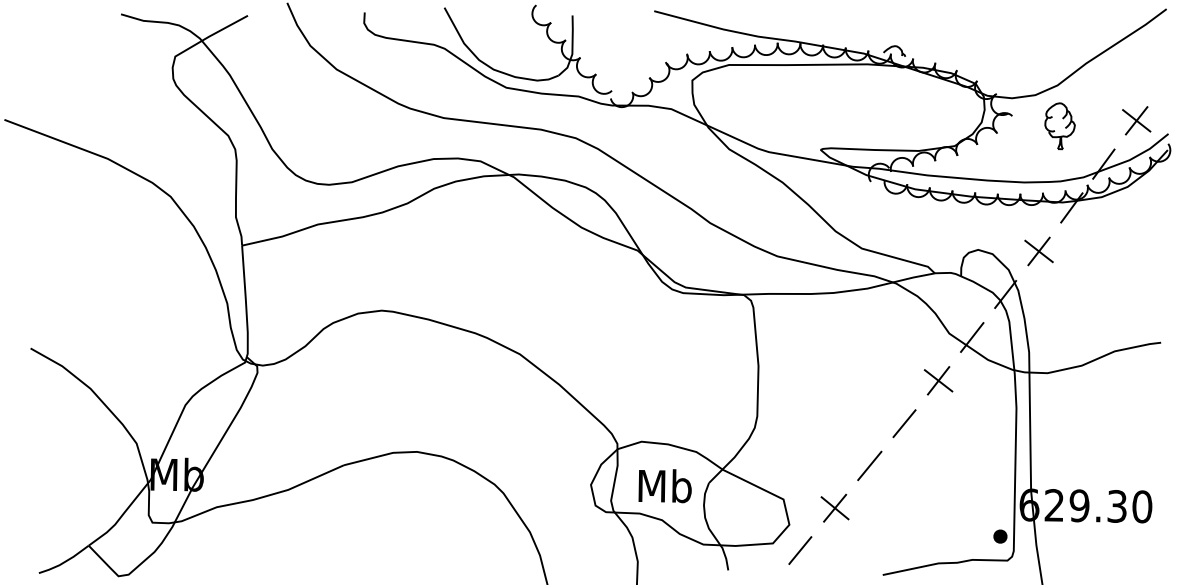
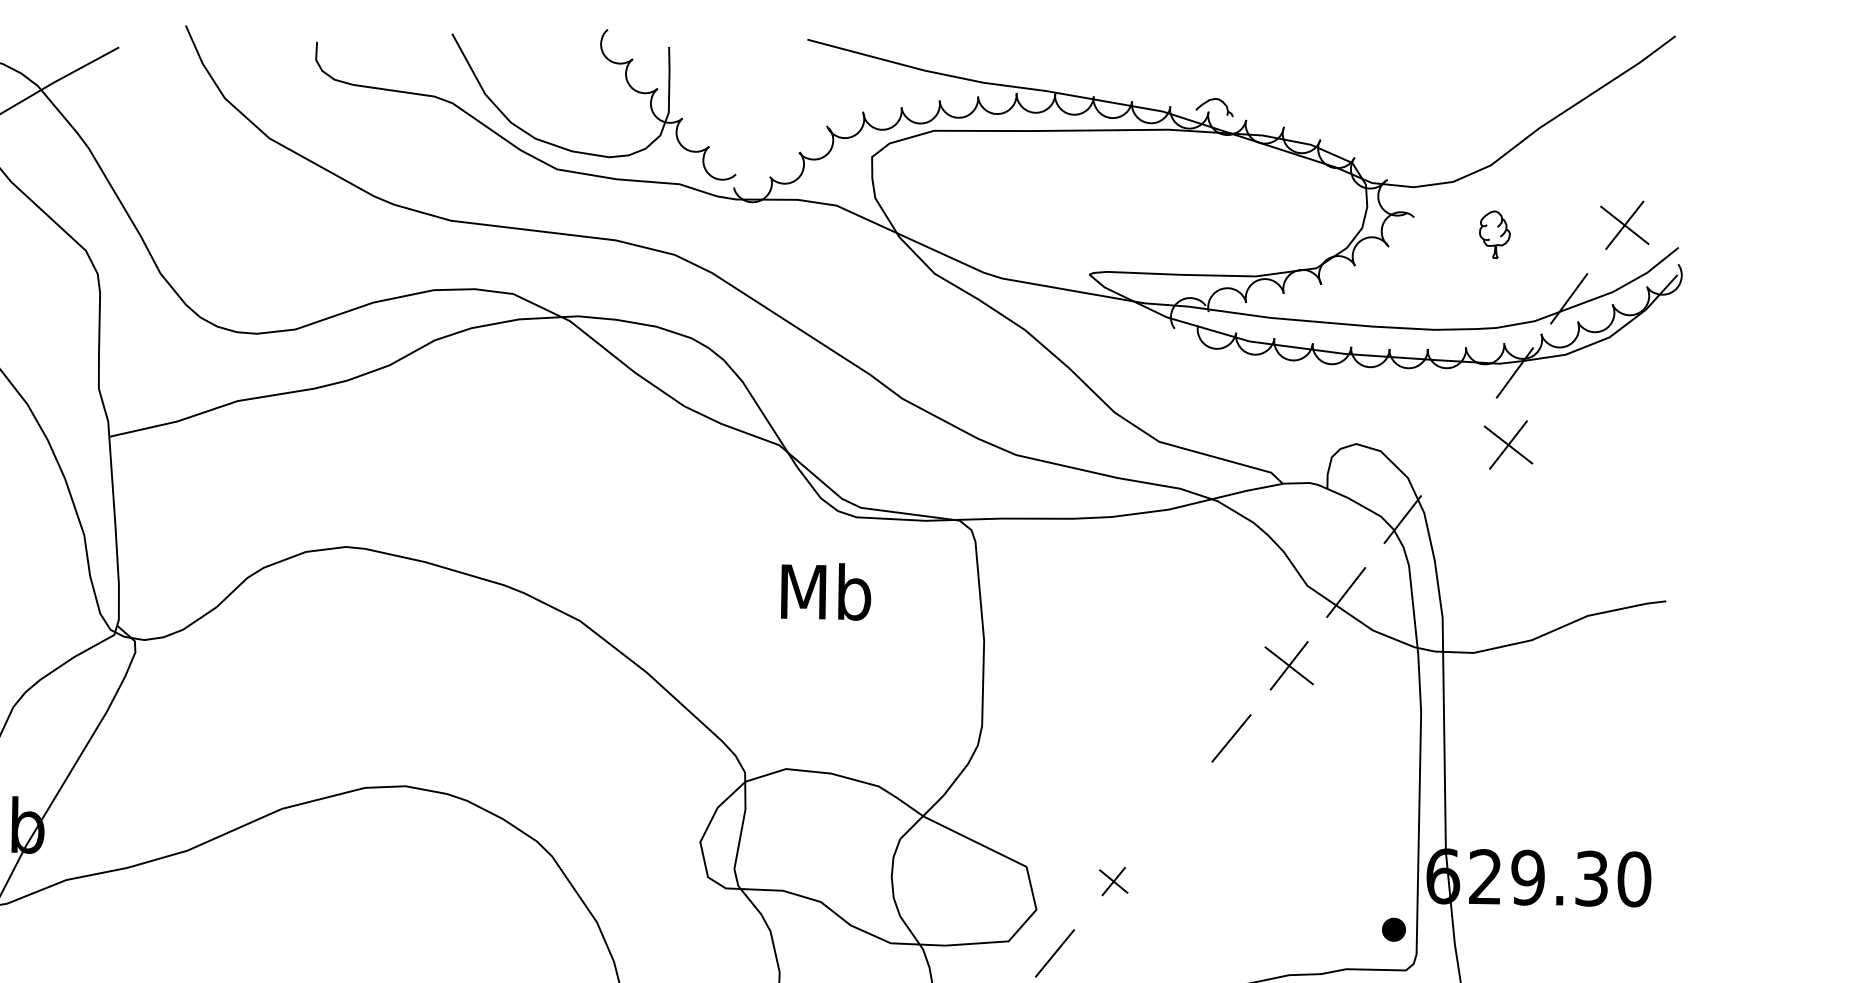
part: (1059, 126) -> (1494, 235), size x0.6
part: (1038, 251) -> (1507, 445), moved
line: (869, 465) -> (1172, 809), removed
text: (664, 486) -> (824, 592), moved
part: (834, 507) -> (1112, 880), size x0.6

